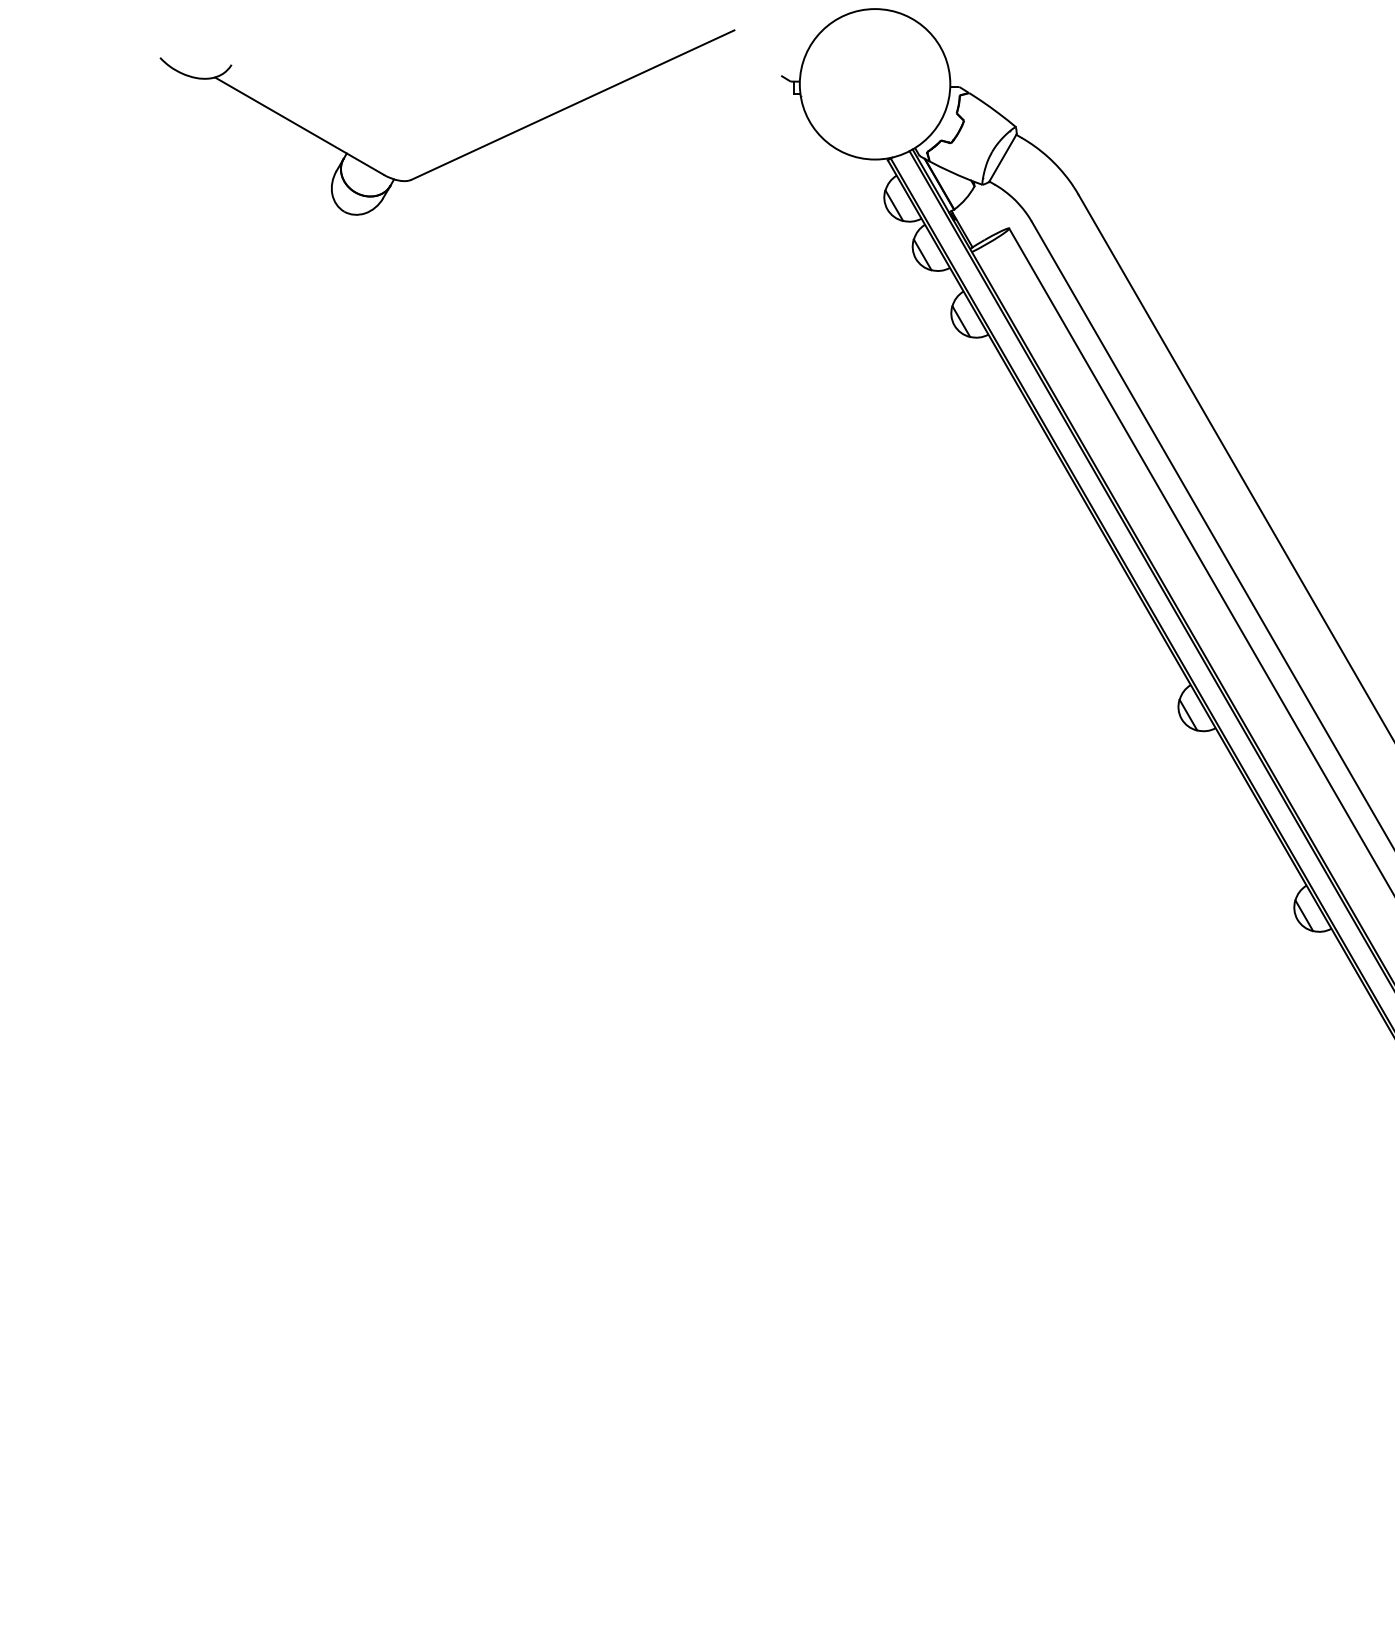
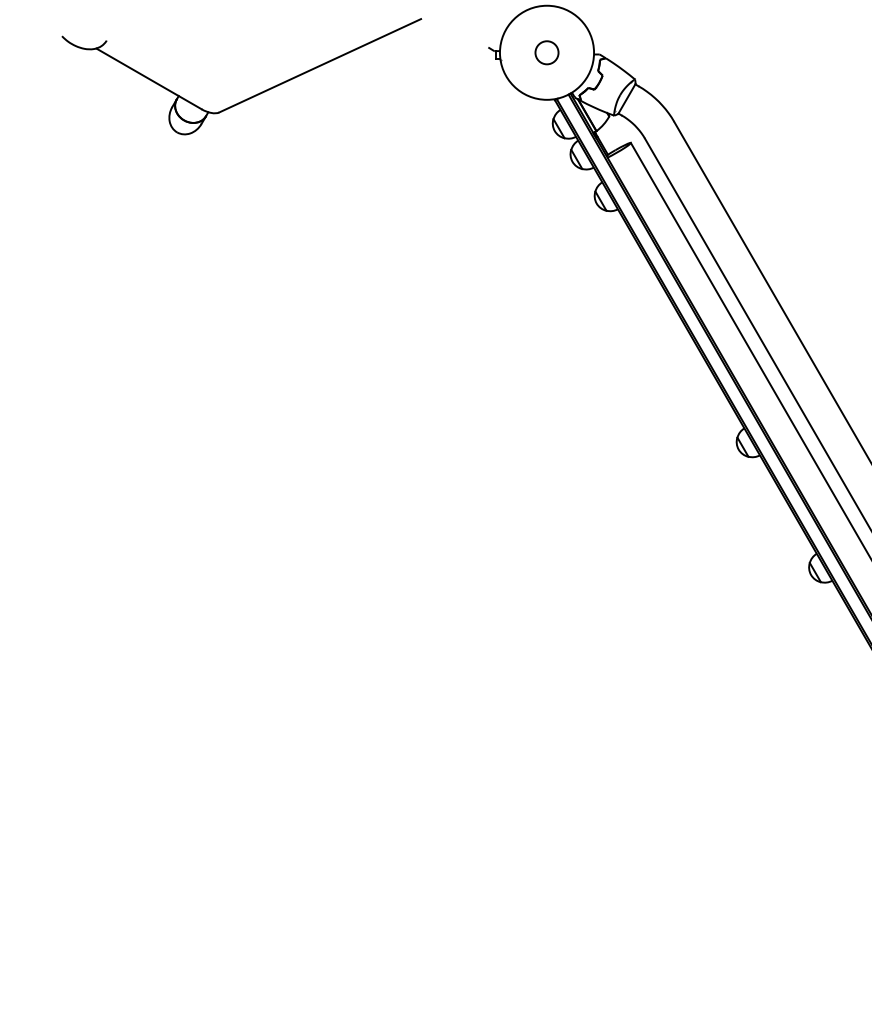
circle: (874, 83) -> (546, 52), added
part: (458, 155) -> (248, 97), moved

